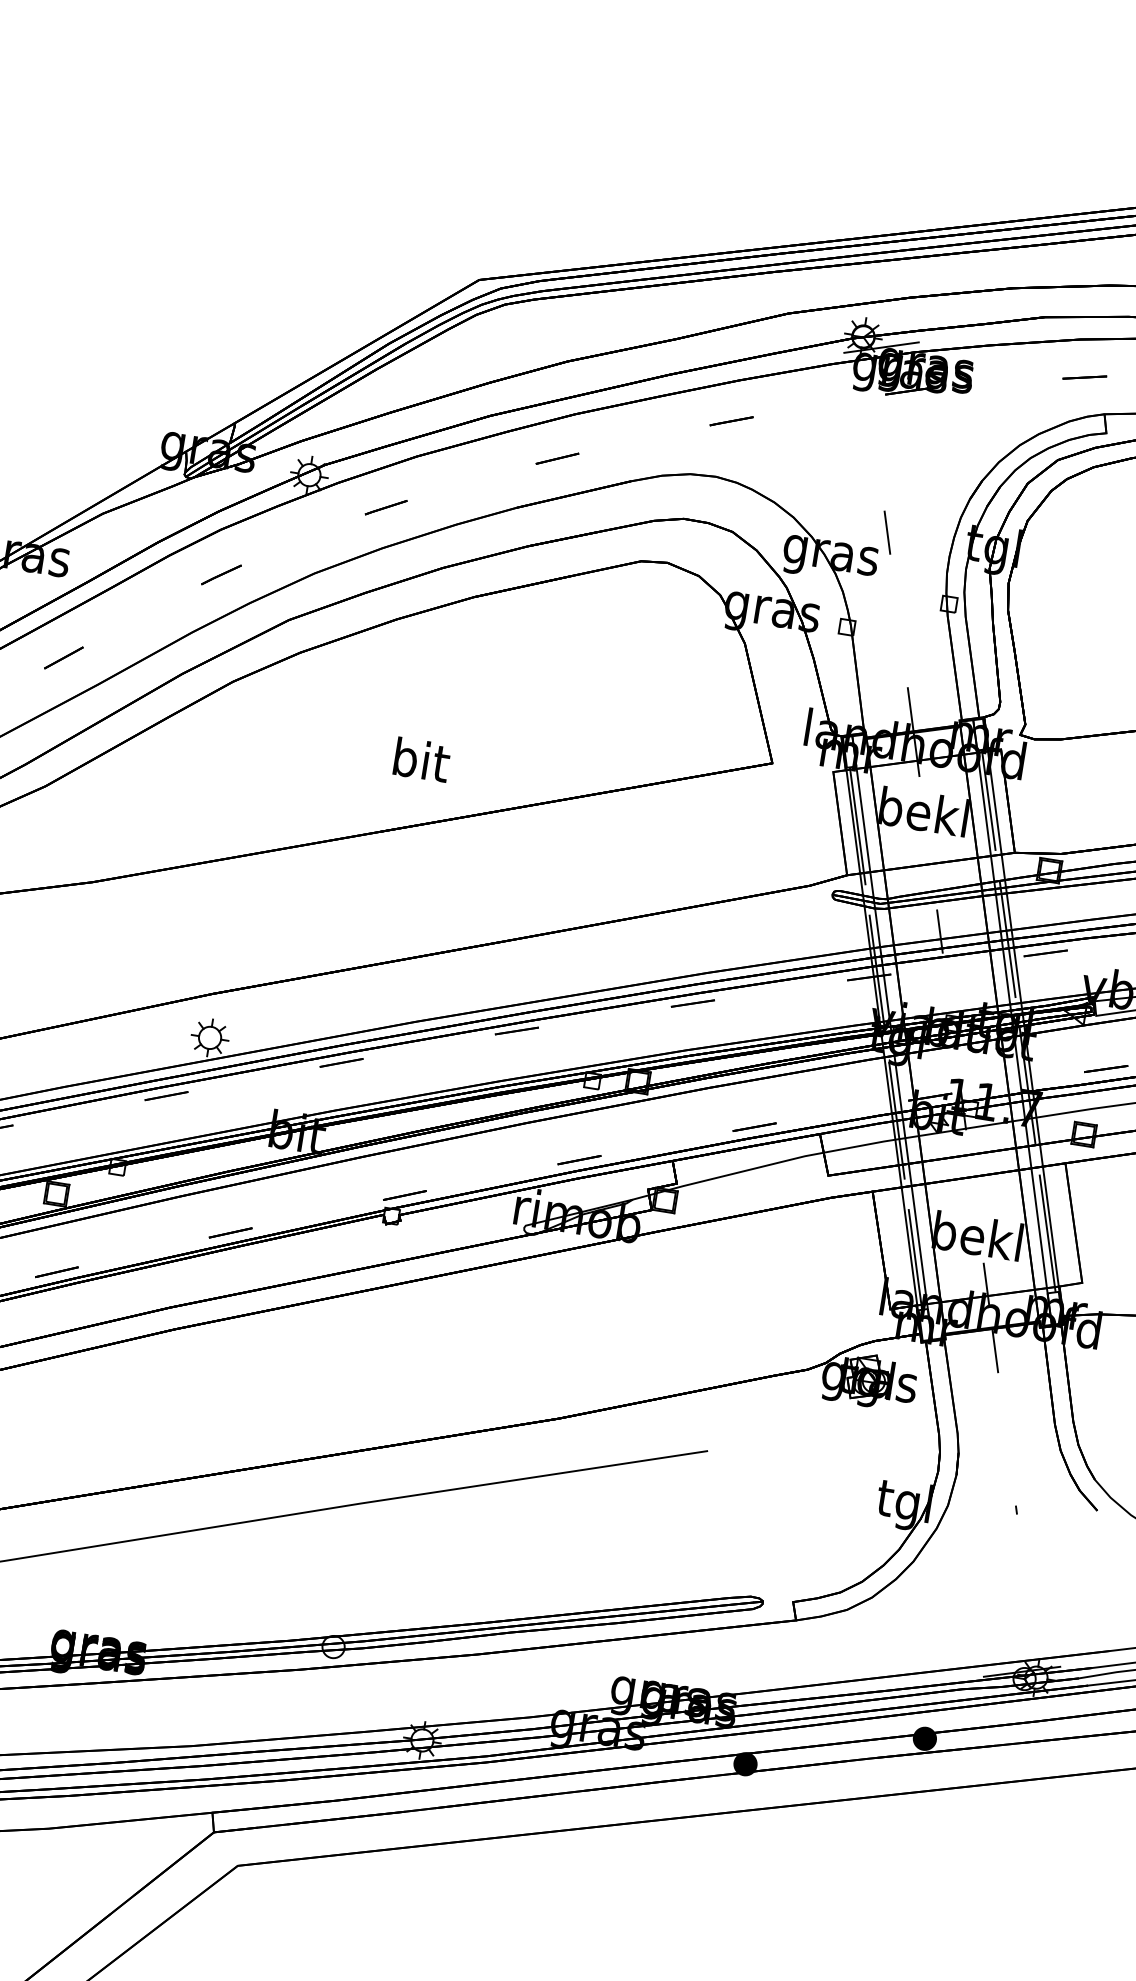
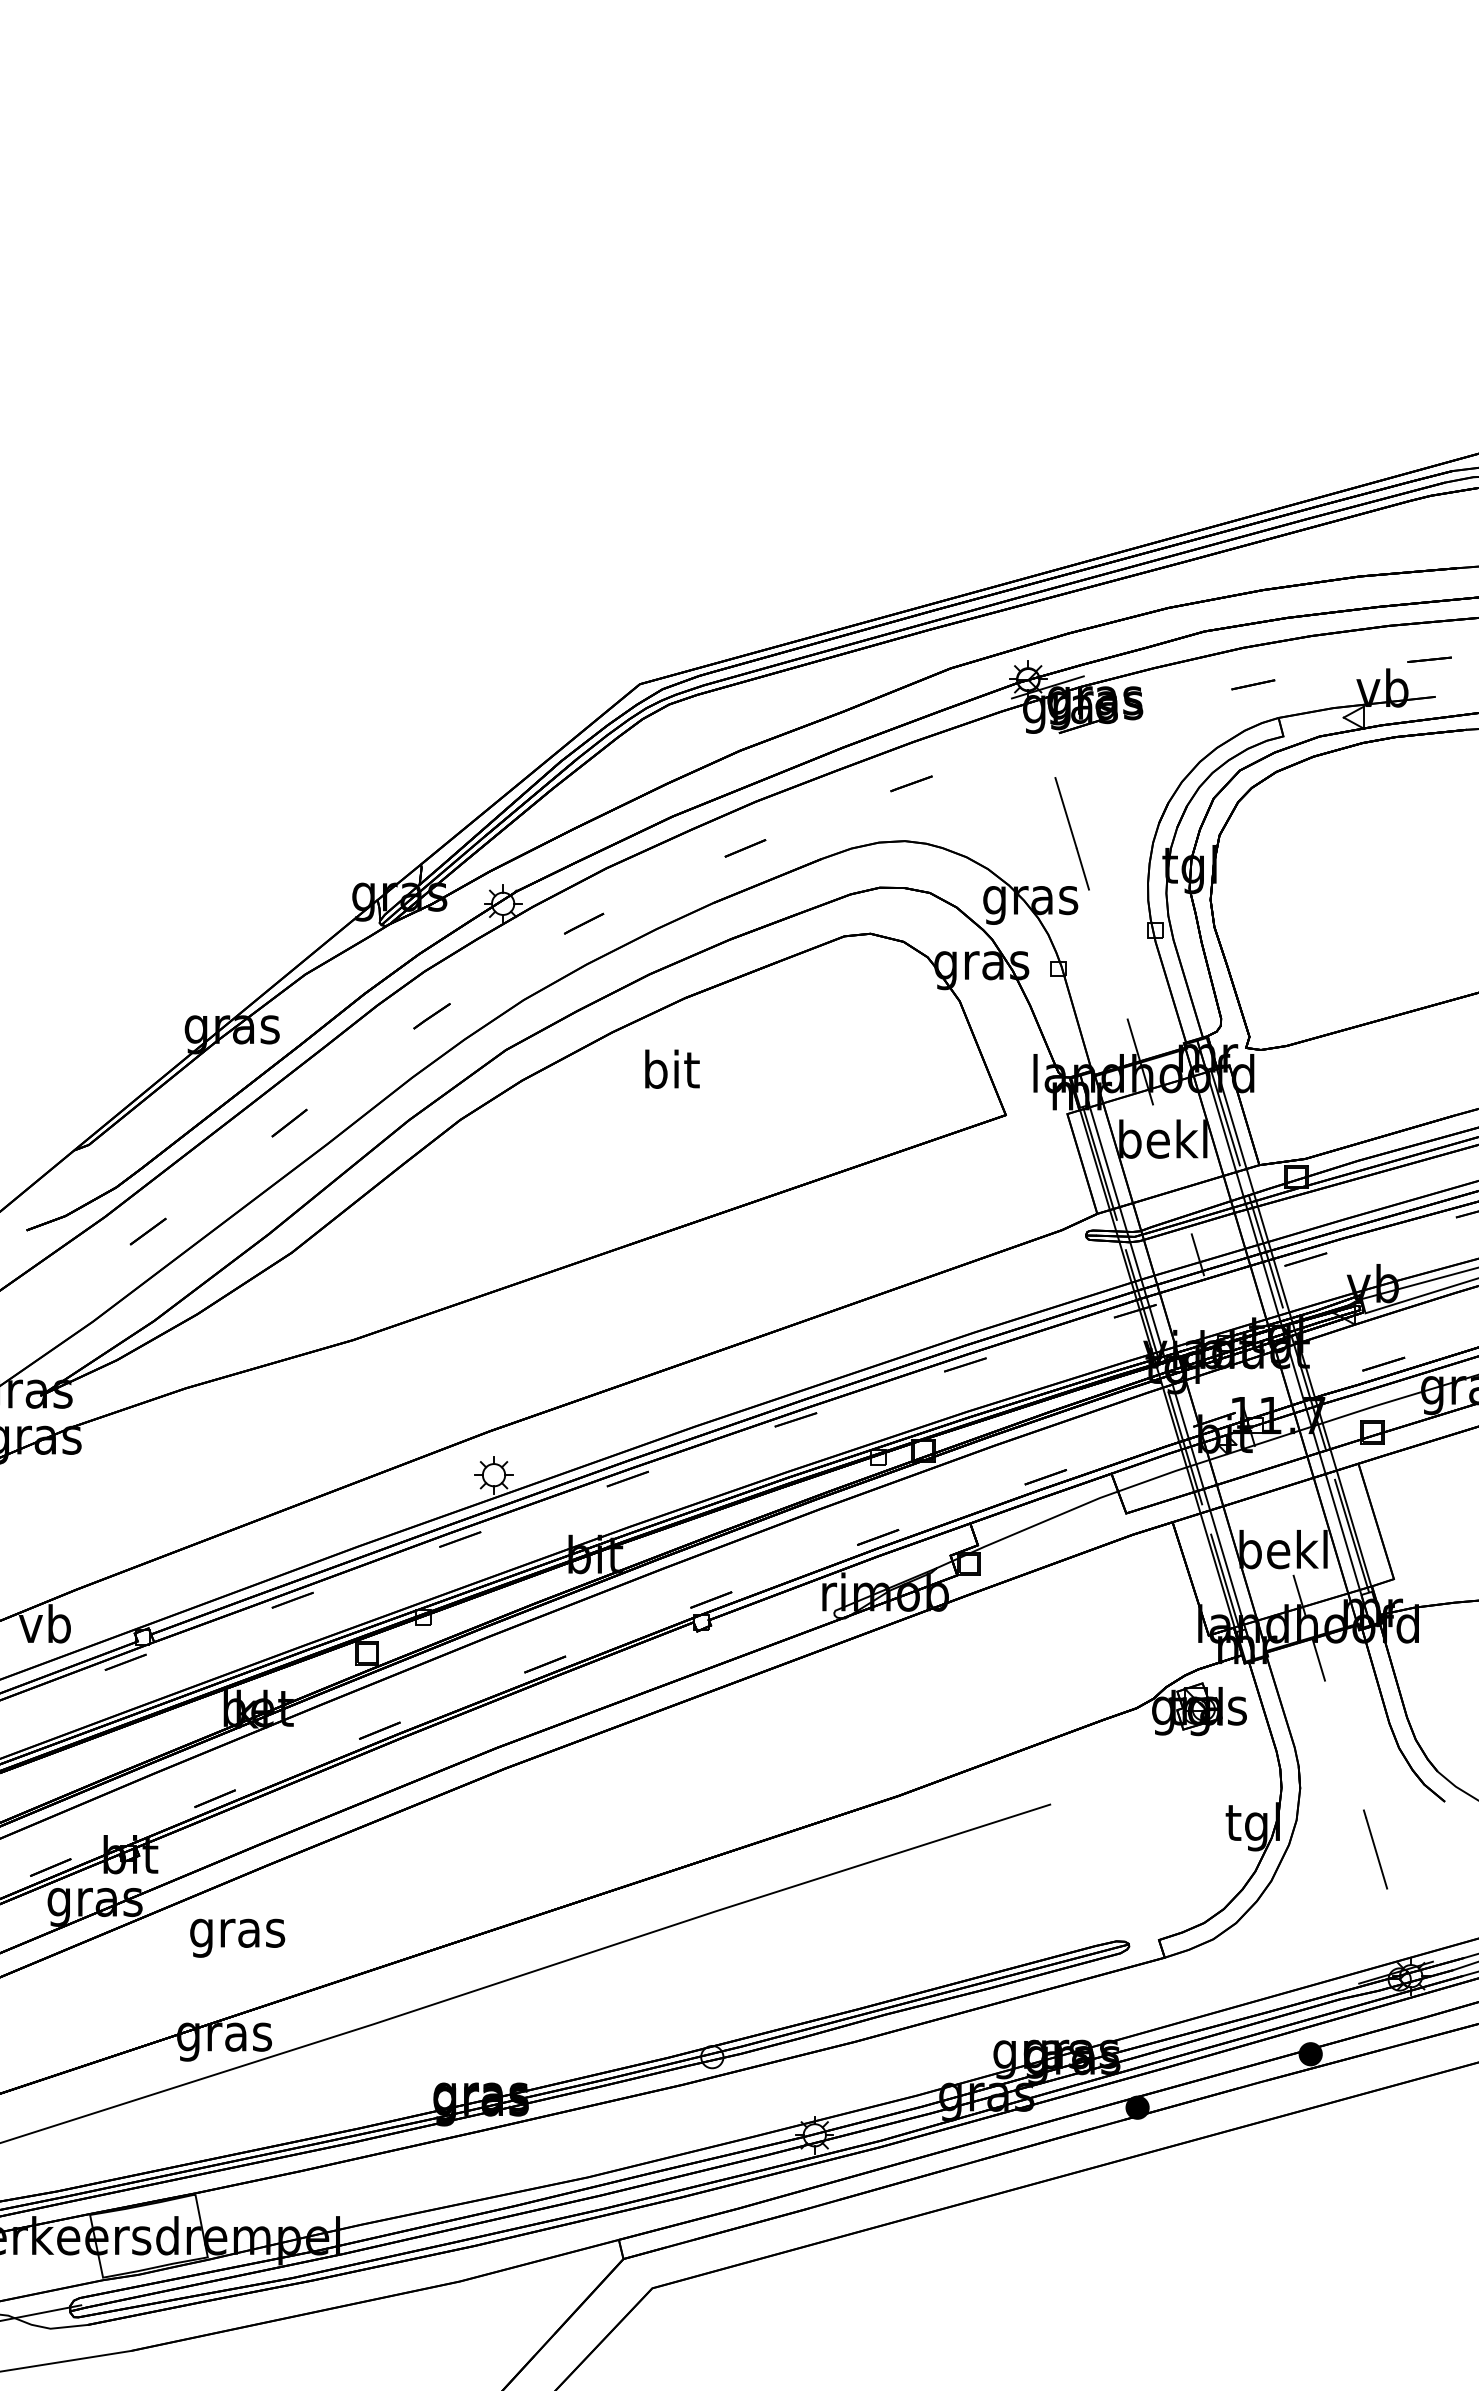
line: (879, 473) -> (1065, 812), added
text: (422, 759) -> (672, 1068), moved
line: (1021, 1551) -> (1376, 1853), added

